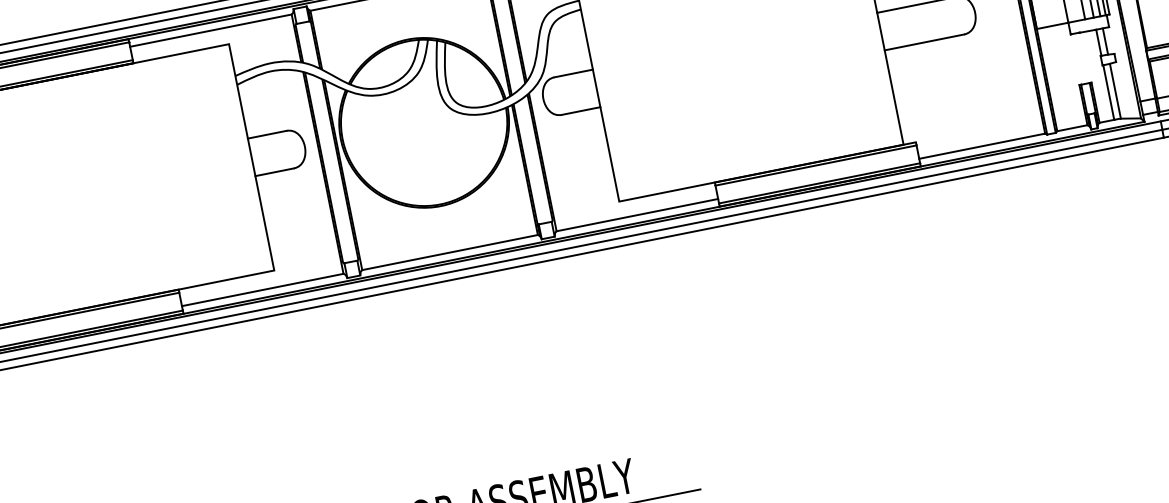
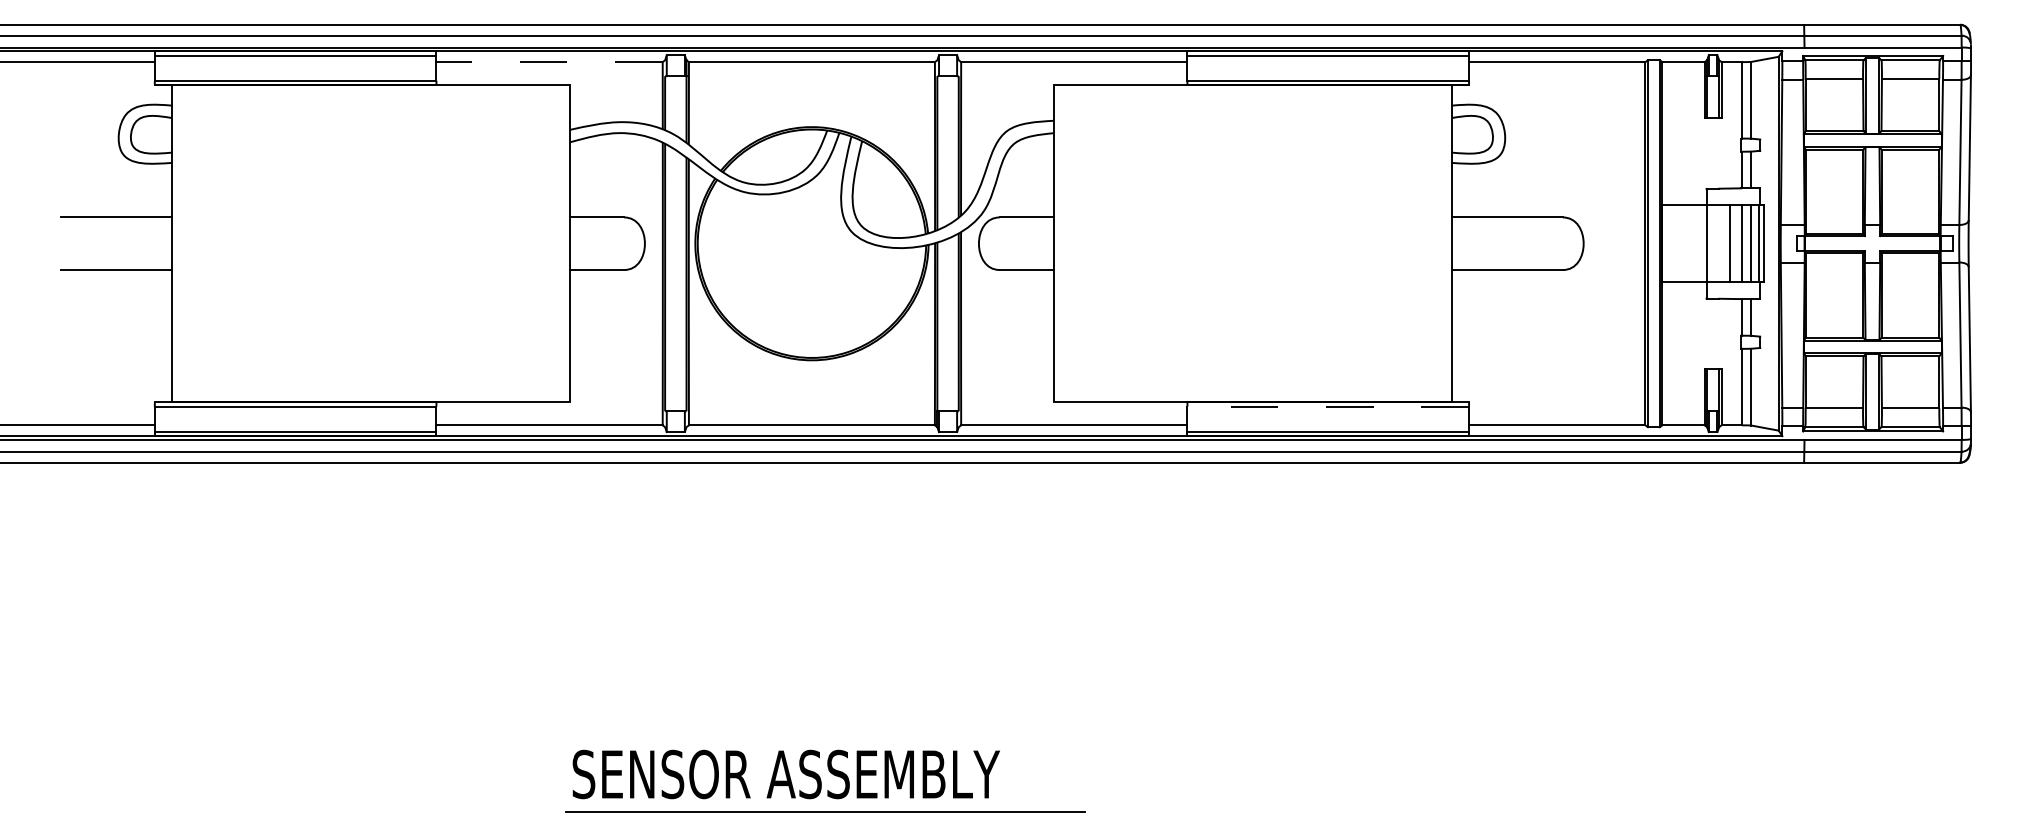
line: (210, 30) -> (549, 62), solid -> dashed
line: (816, 165) -> (1328, 406), solid -> dashed

